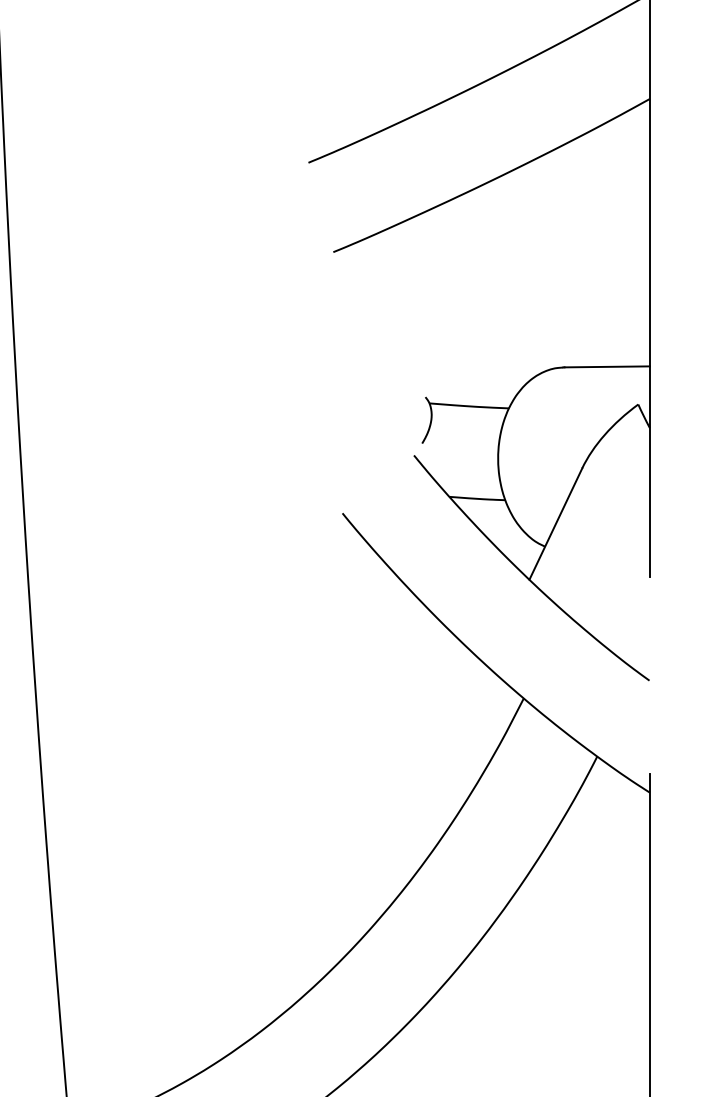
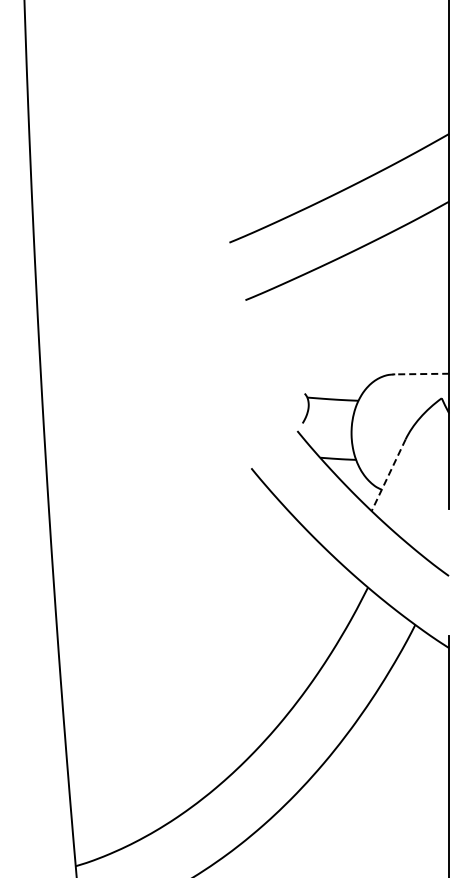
line: (606, 367) -> (421, 374), solid -> dashed
line: (555, 524) -> (388, 475), solid -> dashed

